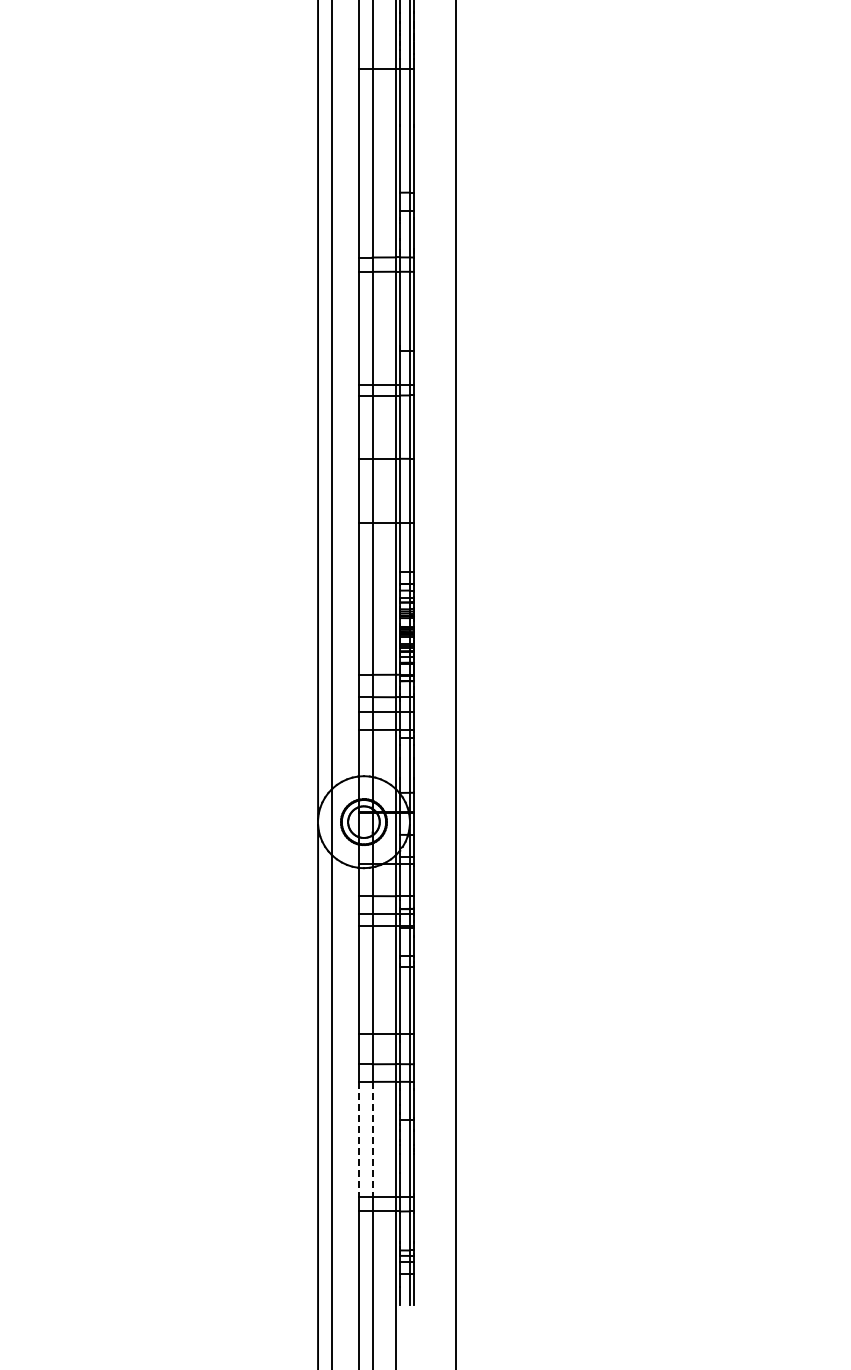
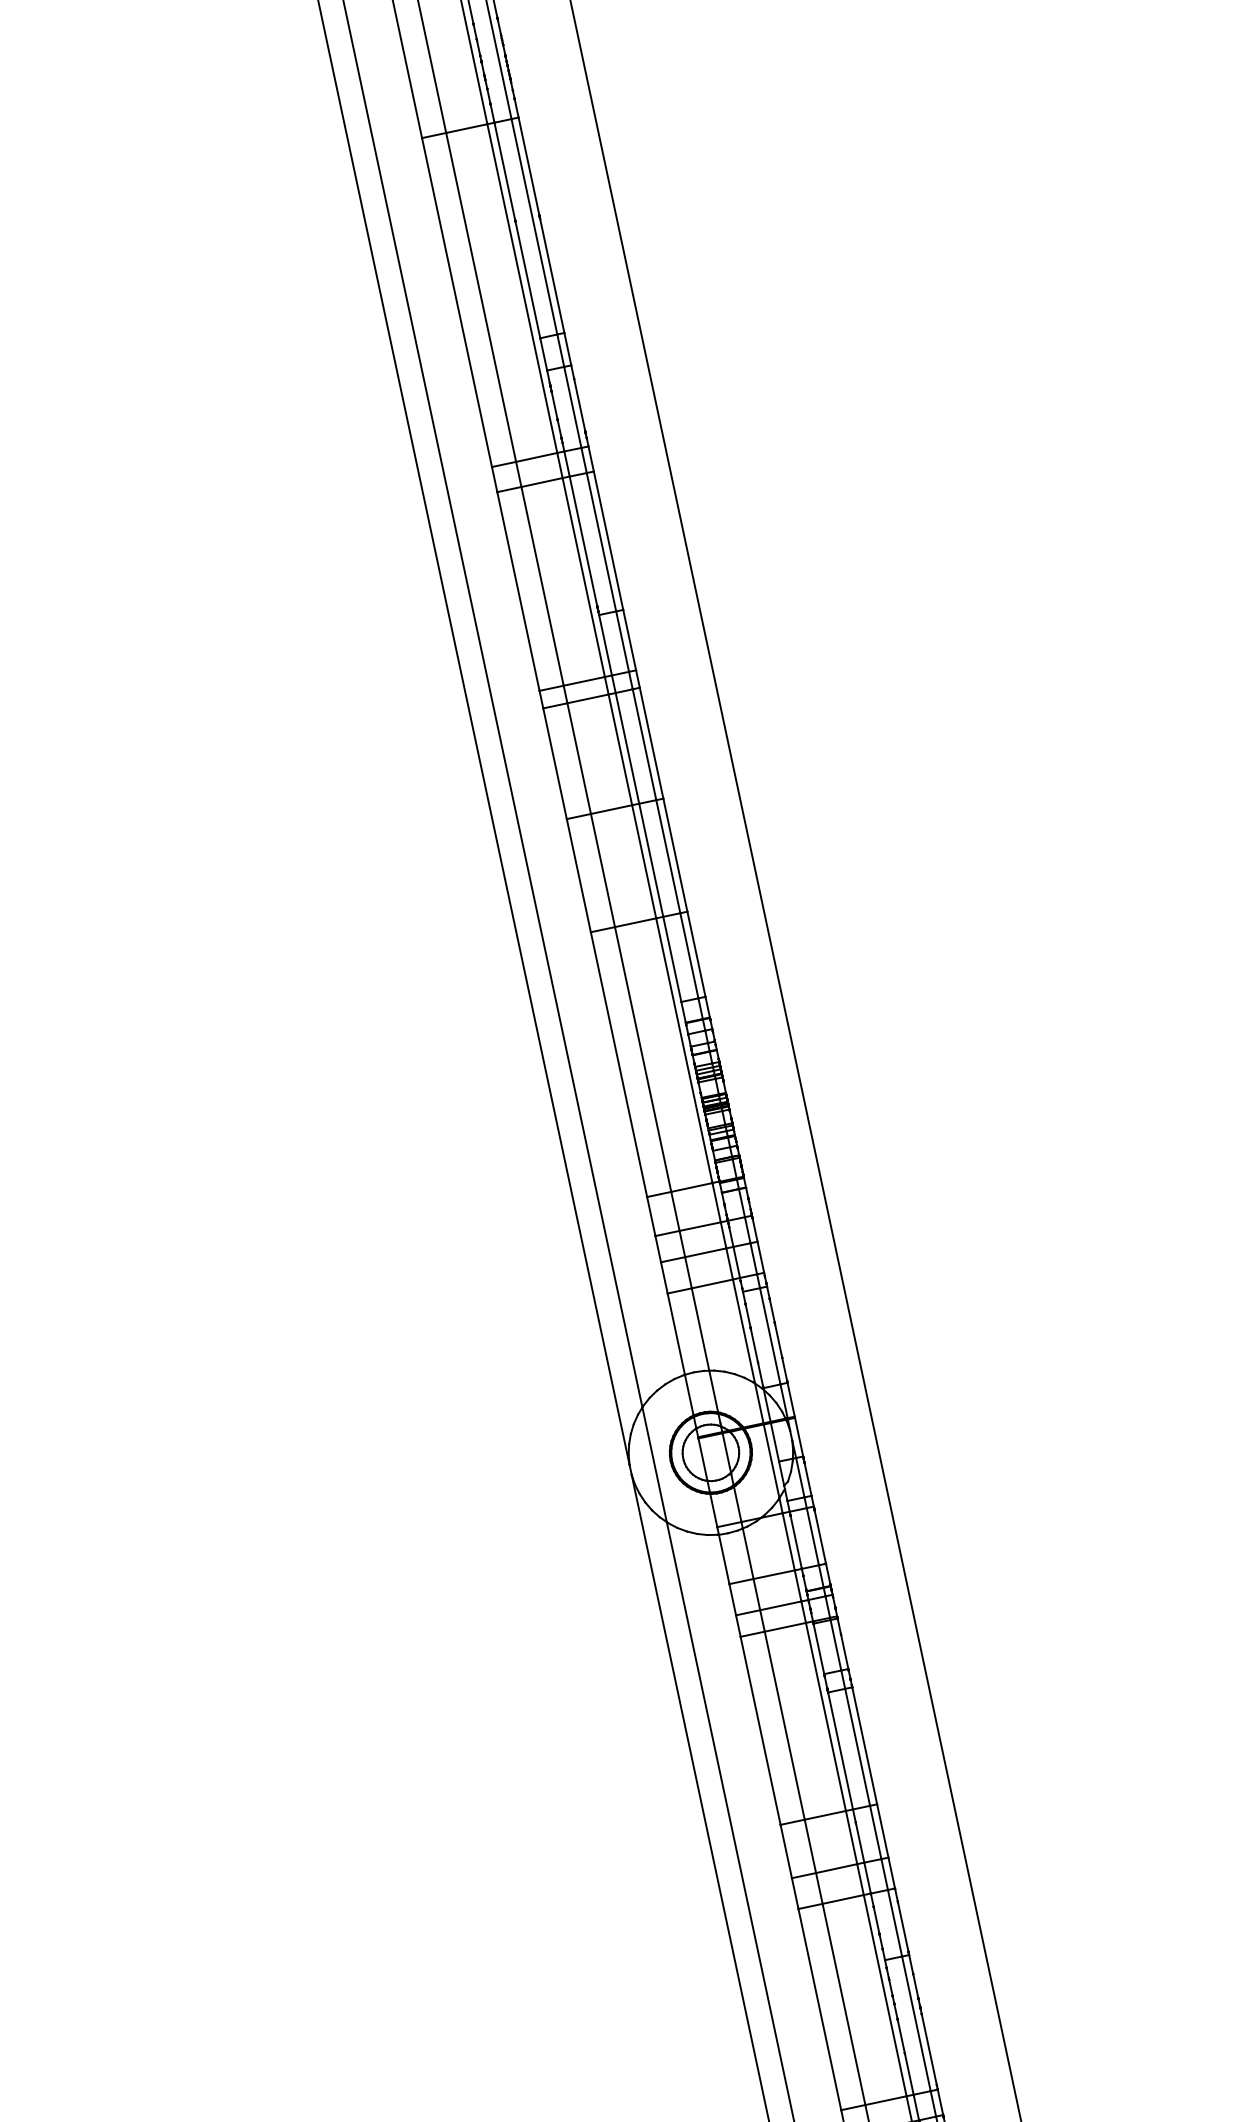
line: (358, 1139) -> (819, 2009), dashed -> solid
line: (372, 1139) -> (843, 2004), dashed -> solid

